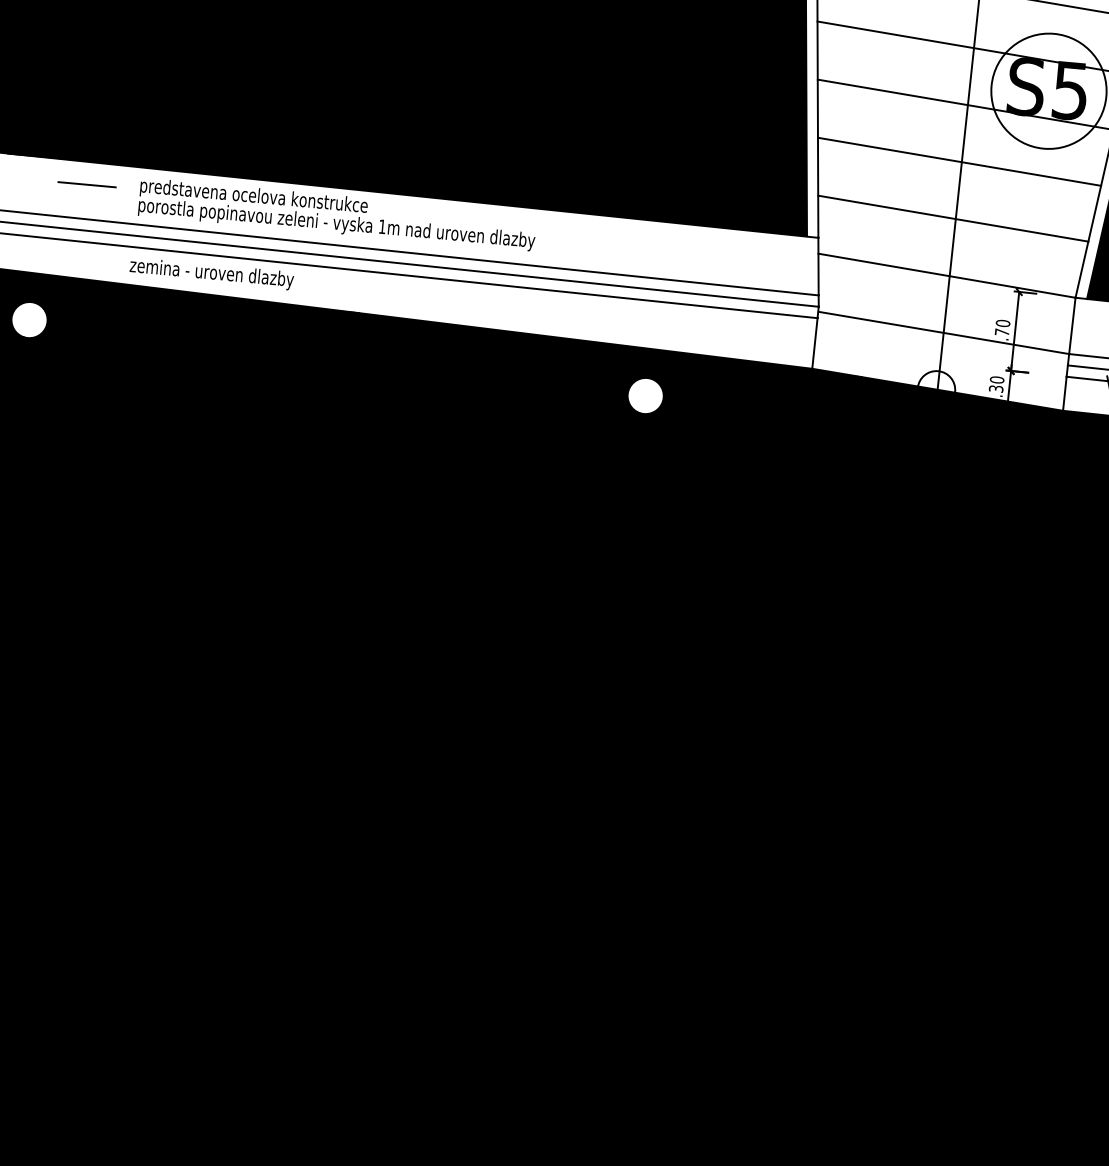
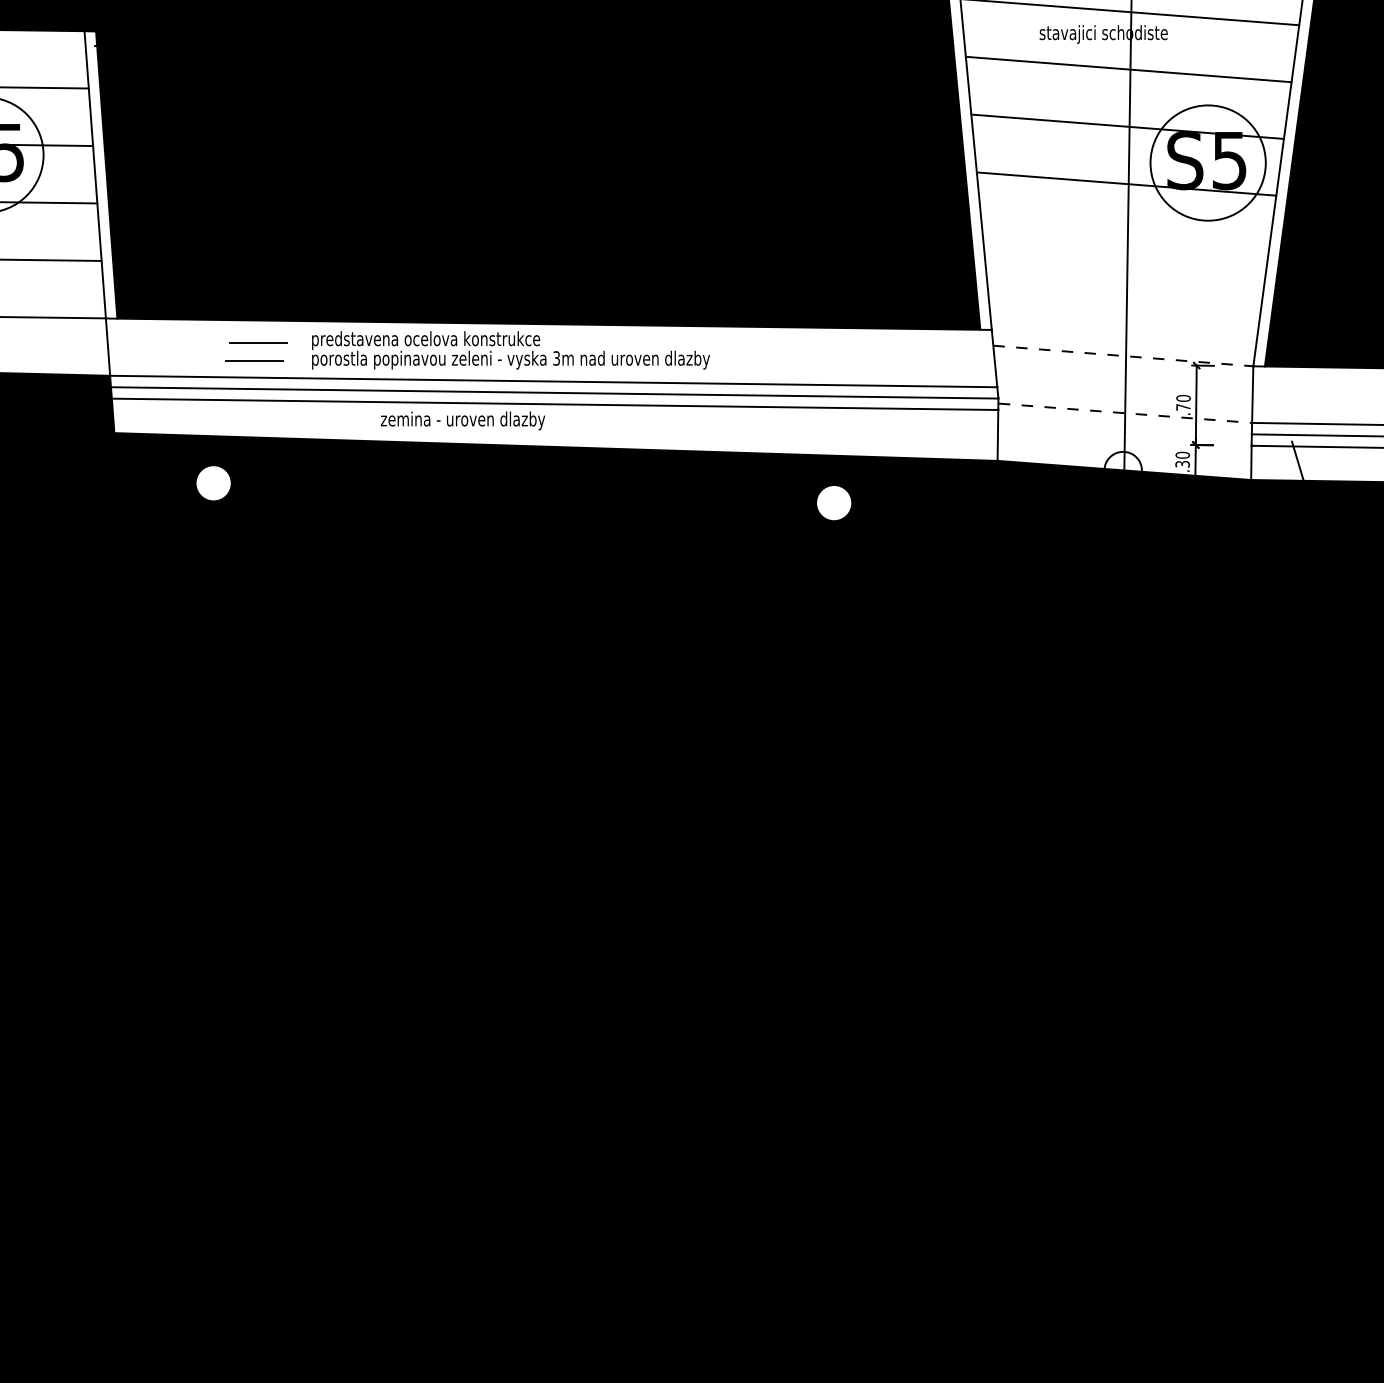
line: (959, 161) -> (1125, 241), removed
line: (81, 201) -> (254, 360), added
line: (953, 218) -> (1124, 298), removed
text: (382, 226) -> (556, 358), 1m -> 3m
text: (211, 273) -> (462, 420), moved
line: (947, 276) -> (1123, 356), solid -> dashed
line: (943, 333) -> (1125, 413), solid -> dashed

